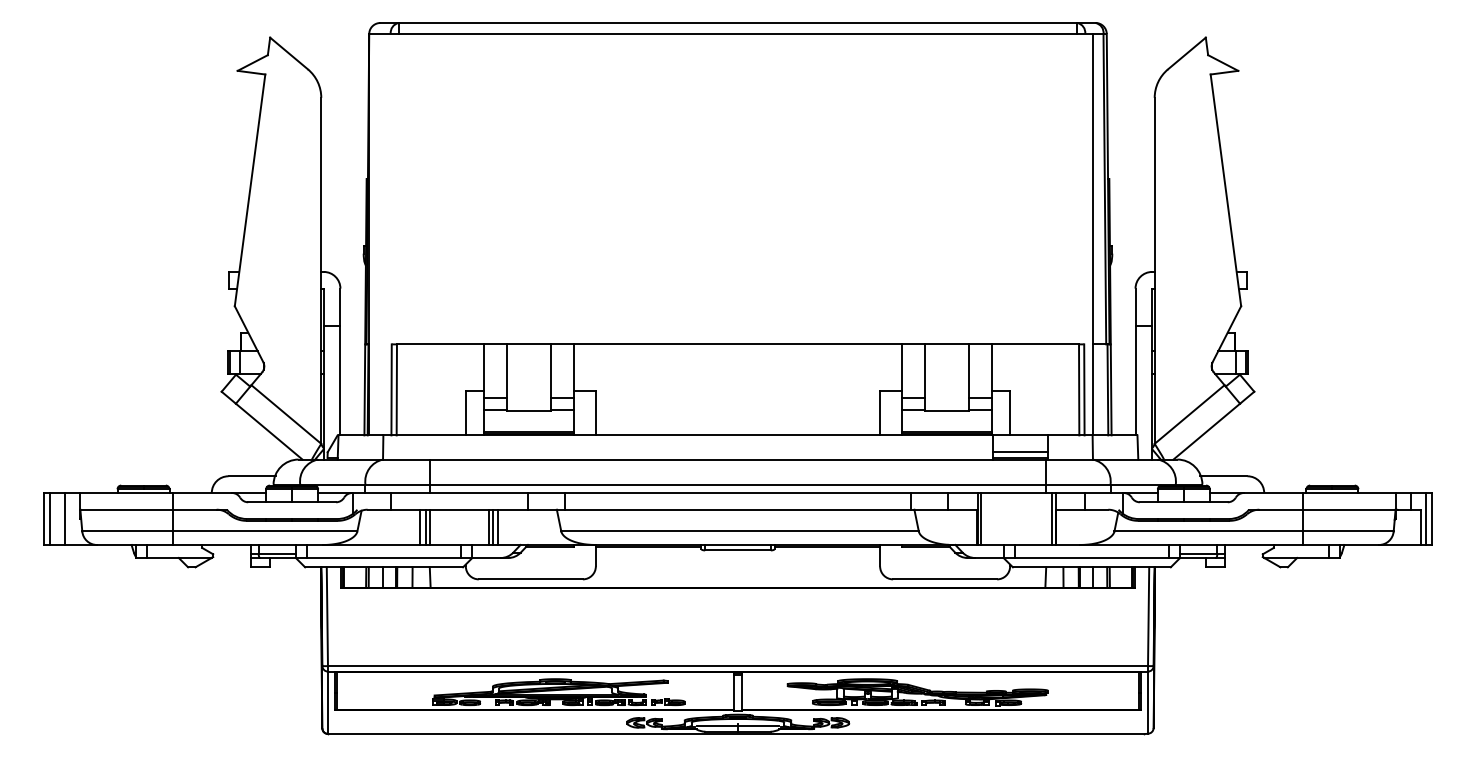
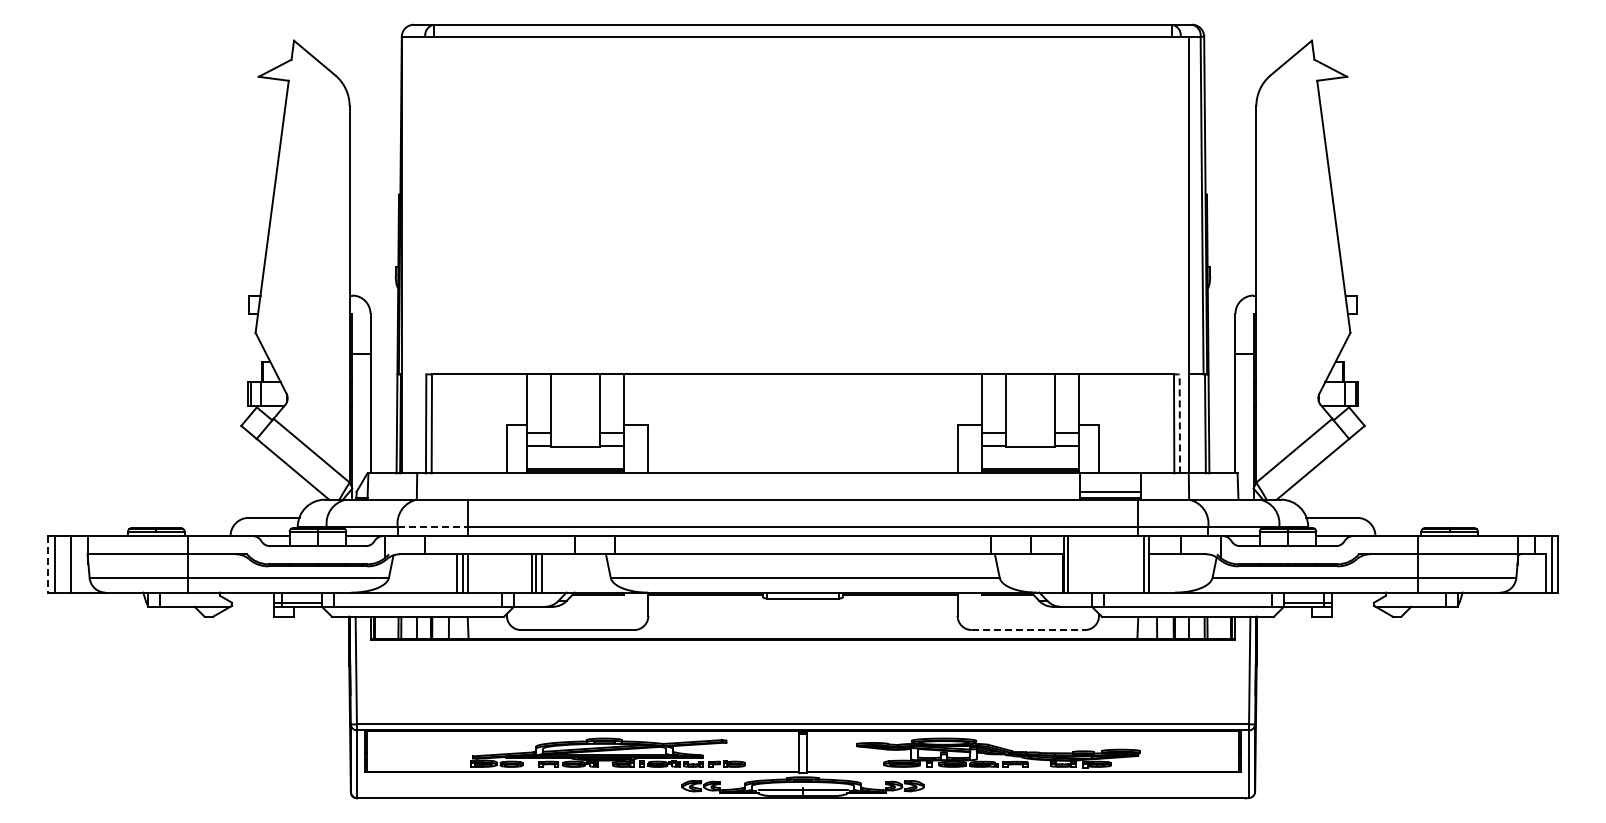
line: (1084, 389) -> (1179, 423), solid -> dashed
line: (398, 484) -> (433, 526), solid -> dashed
line: (44, 519) -> (48, 564), solid -> dashed
line: (945, 579) -> (1028, 630), solid -> dashed

